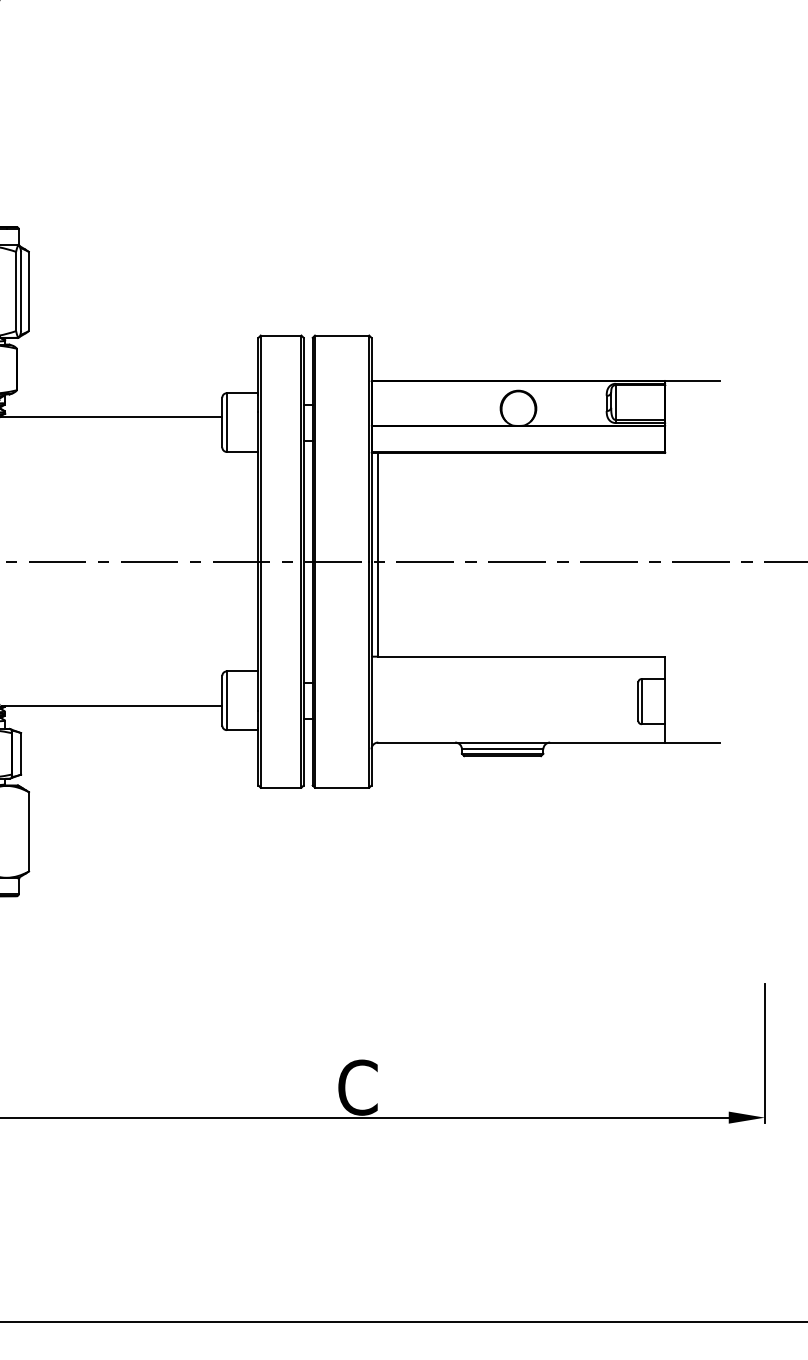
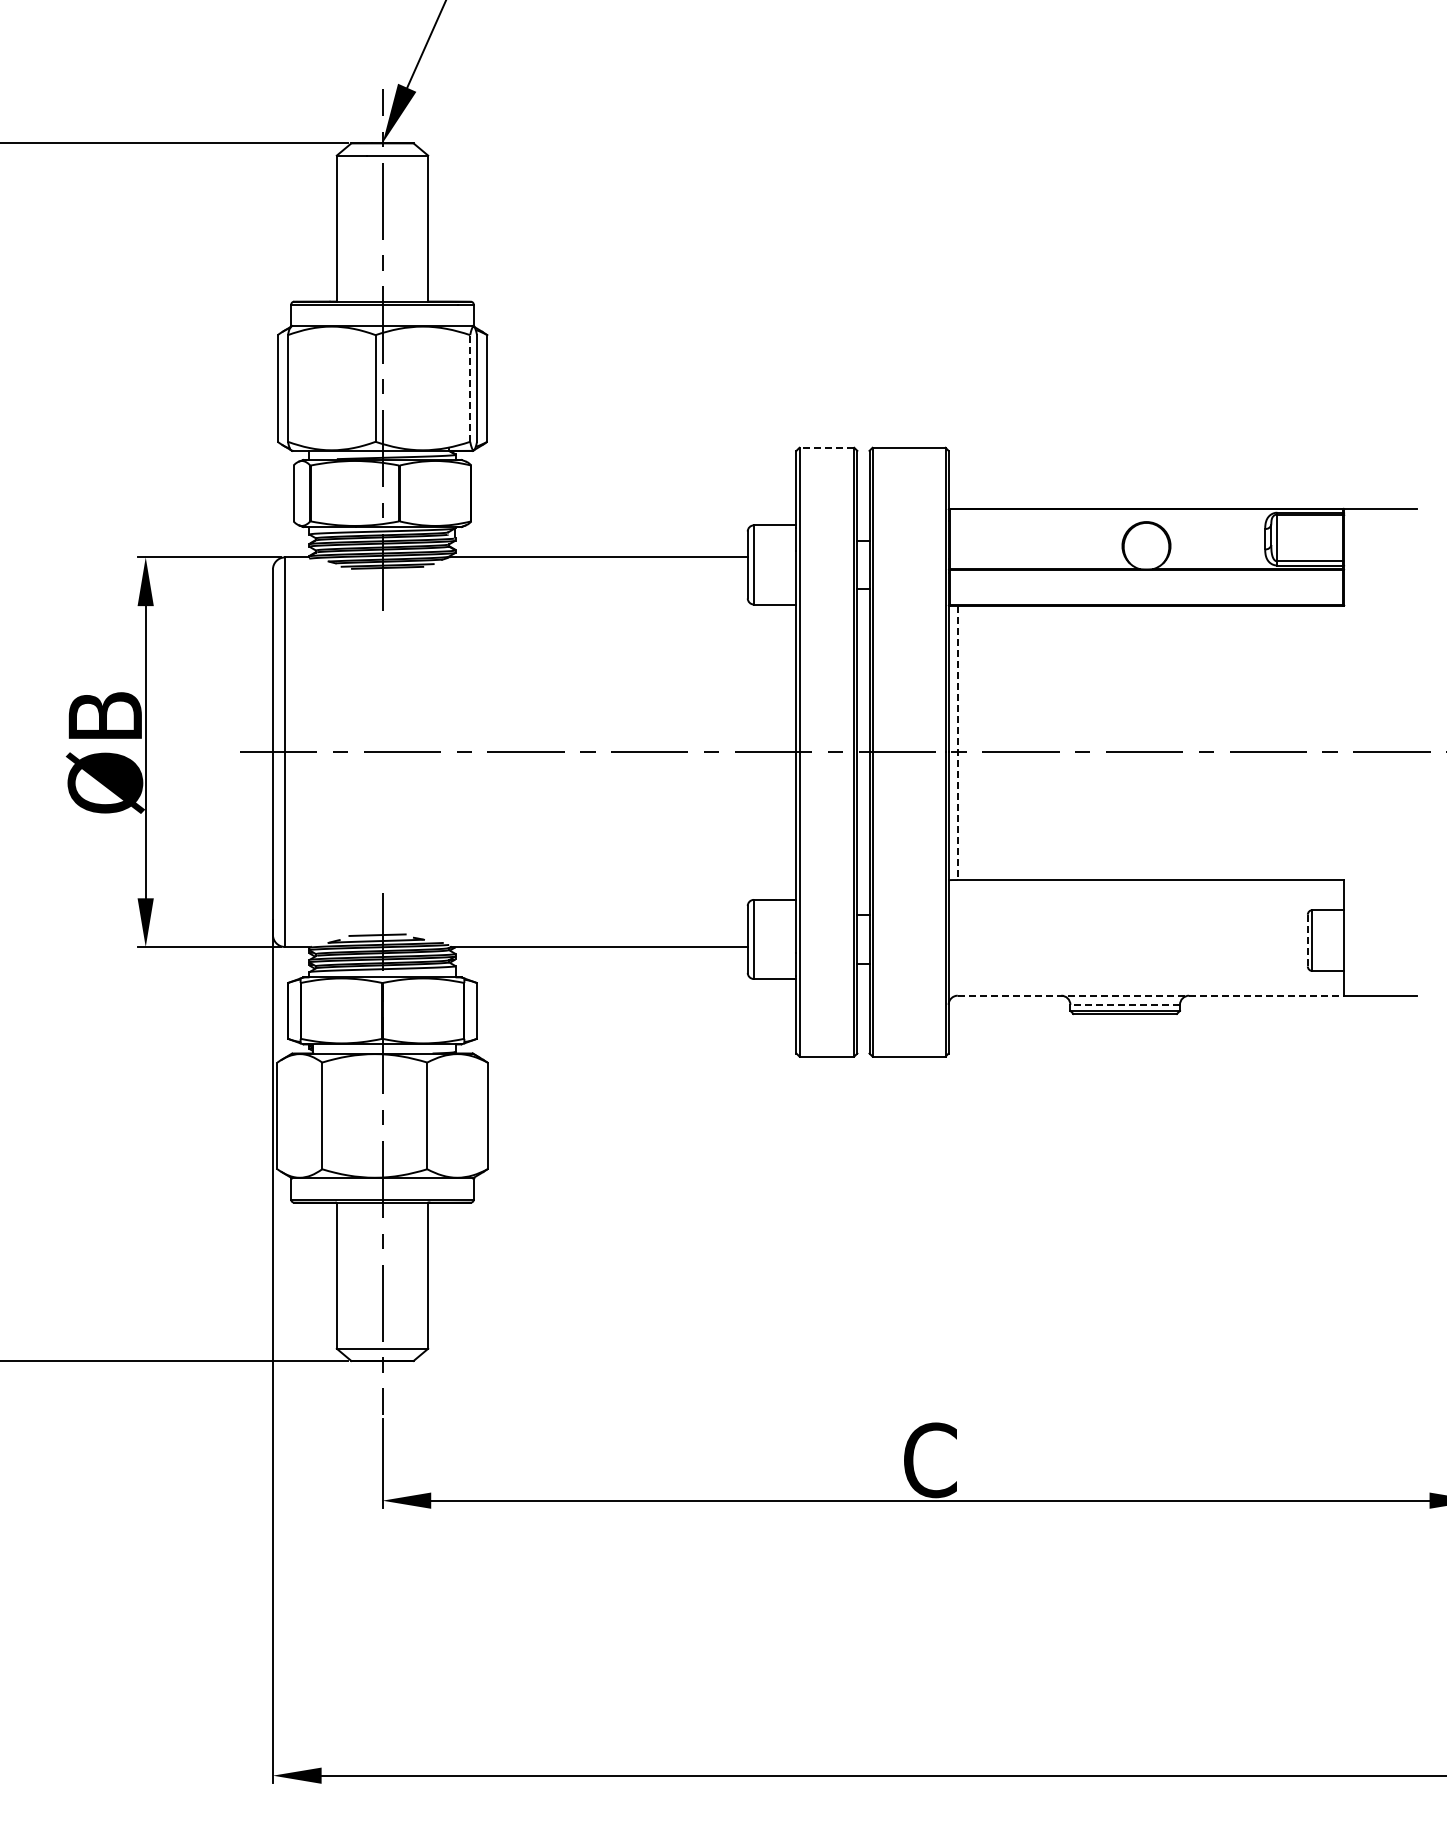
line: (16, 290) -> (470, 387), solid -> dashed
line: (280, 335) -> (826, 447), solid -> dashed
line: (378, 555) -> (957, 743), solid -> dashed
line: (638, 701) -> (1307, 940), solid -> dashed
line: (522, 742) -> (1151, 995), solid -> dashed
line: (502, 749) -> (1125, 1004), solid -> dashed

